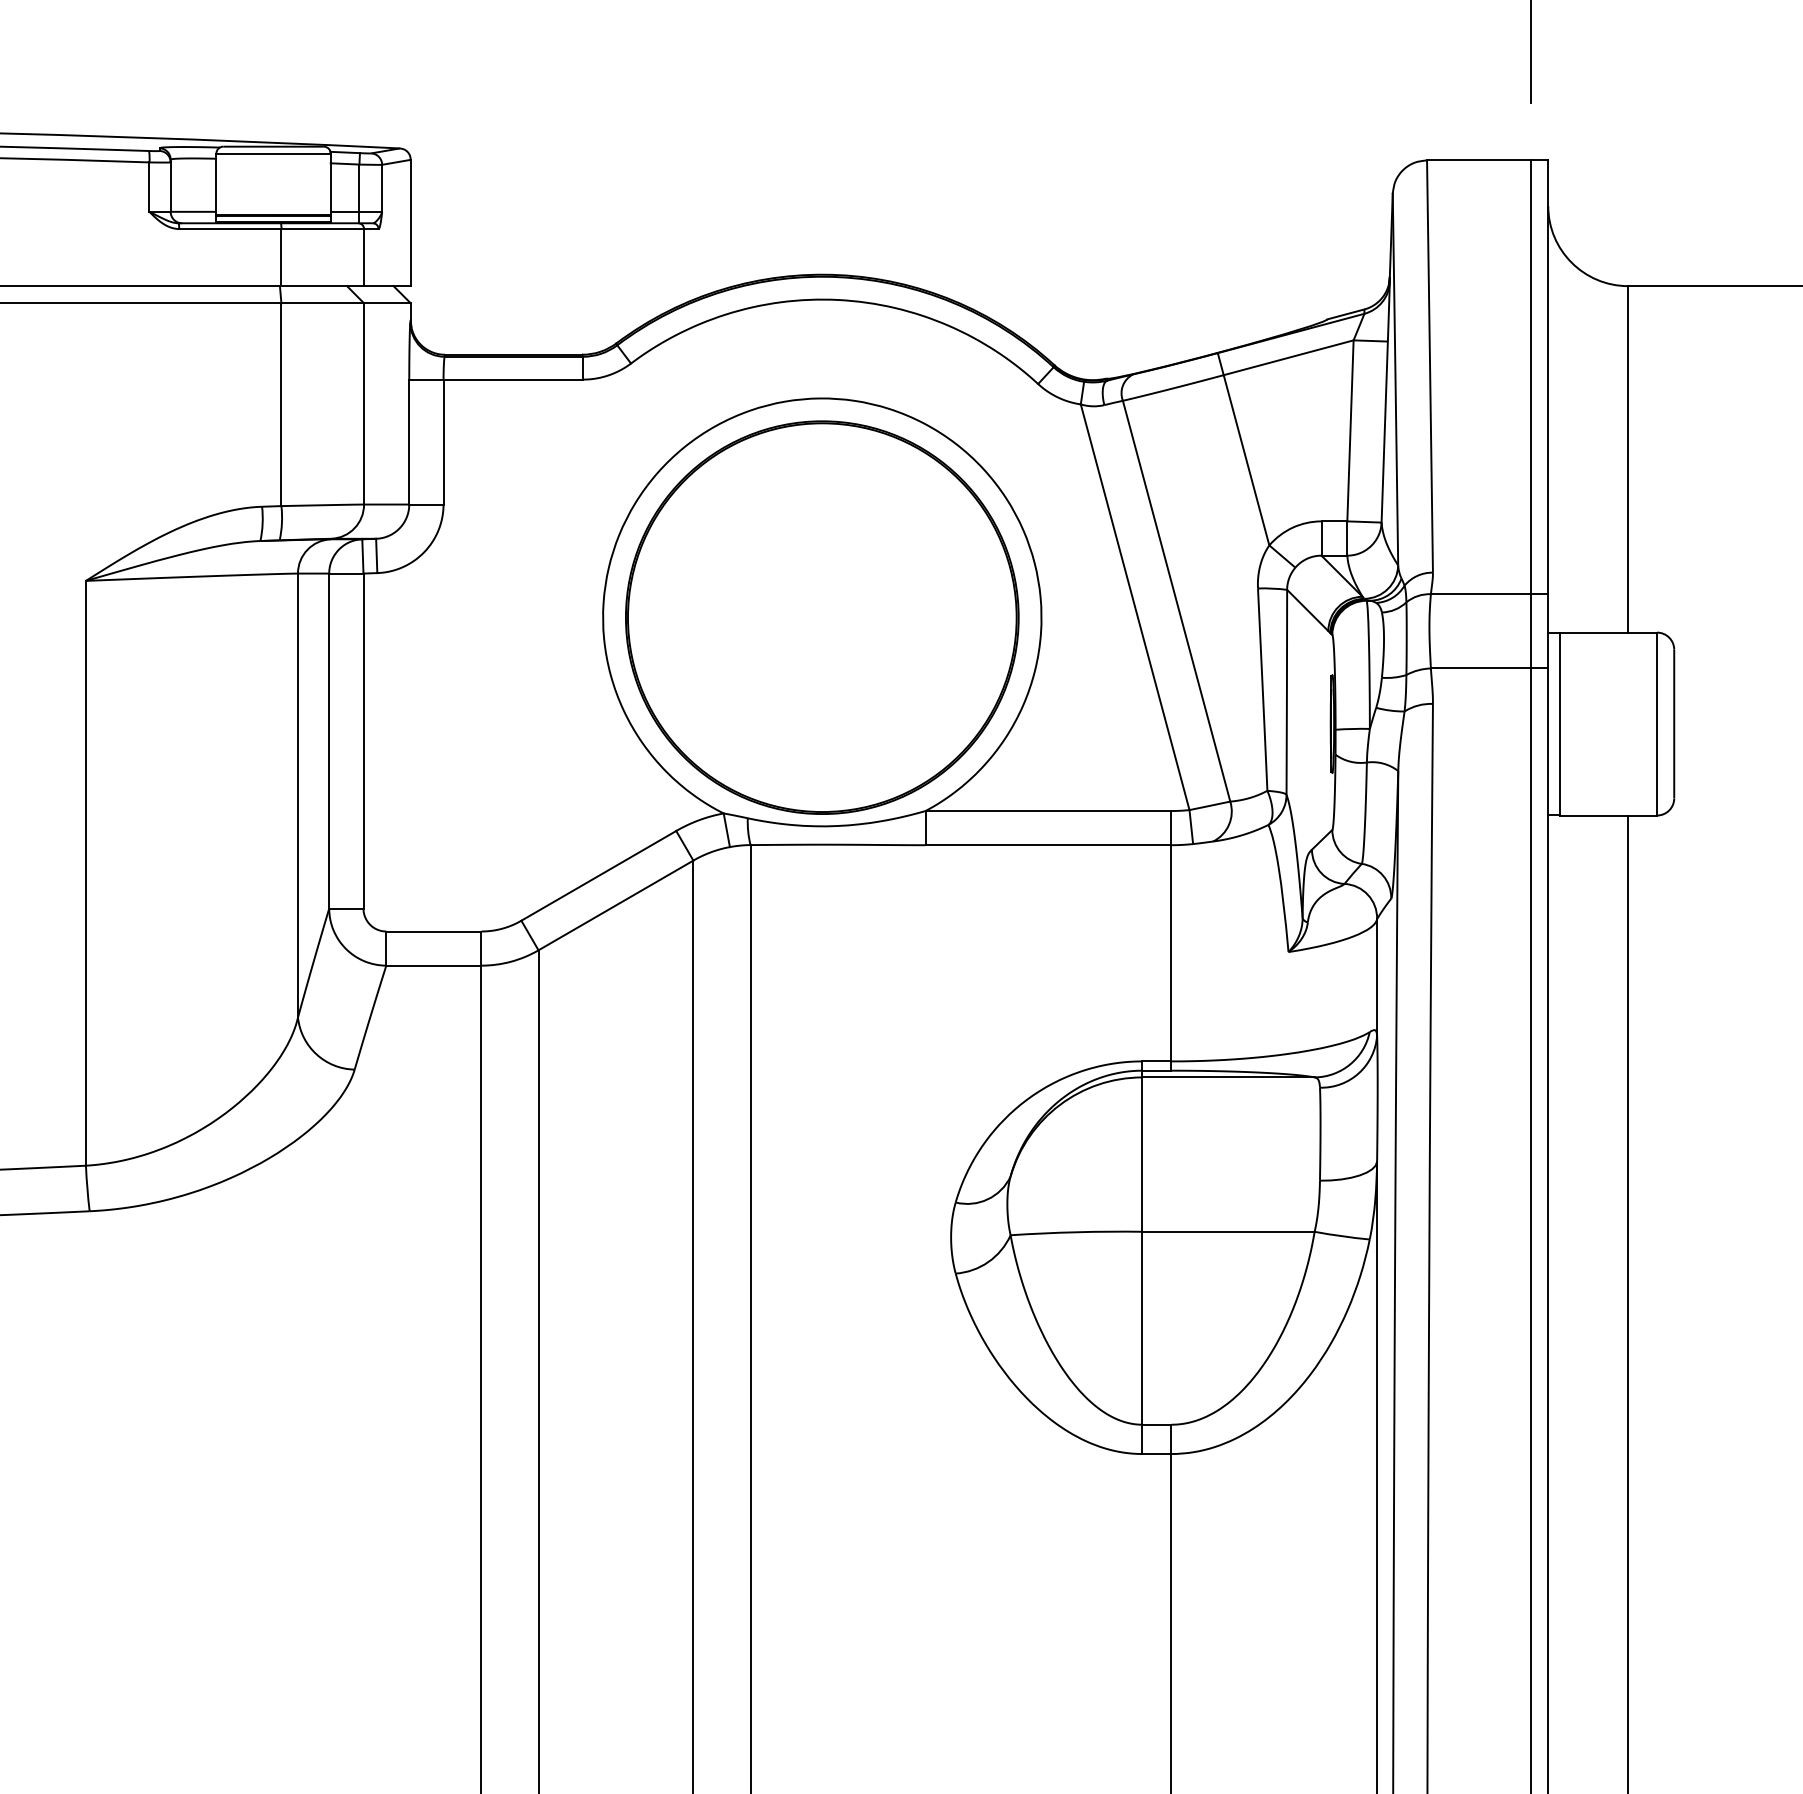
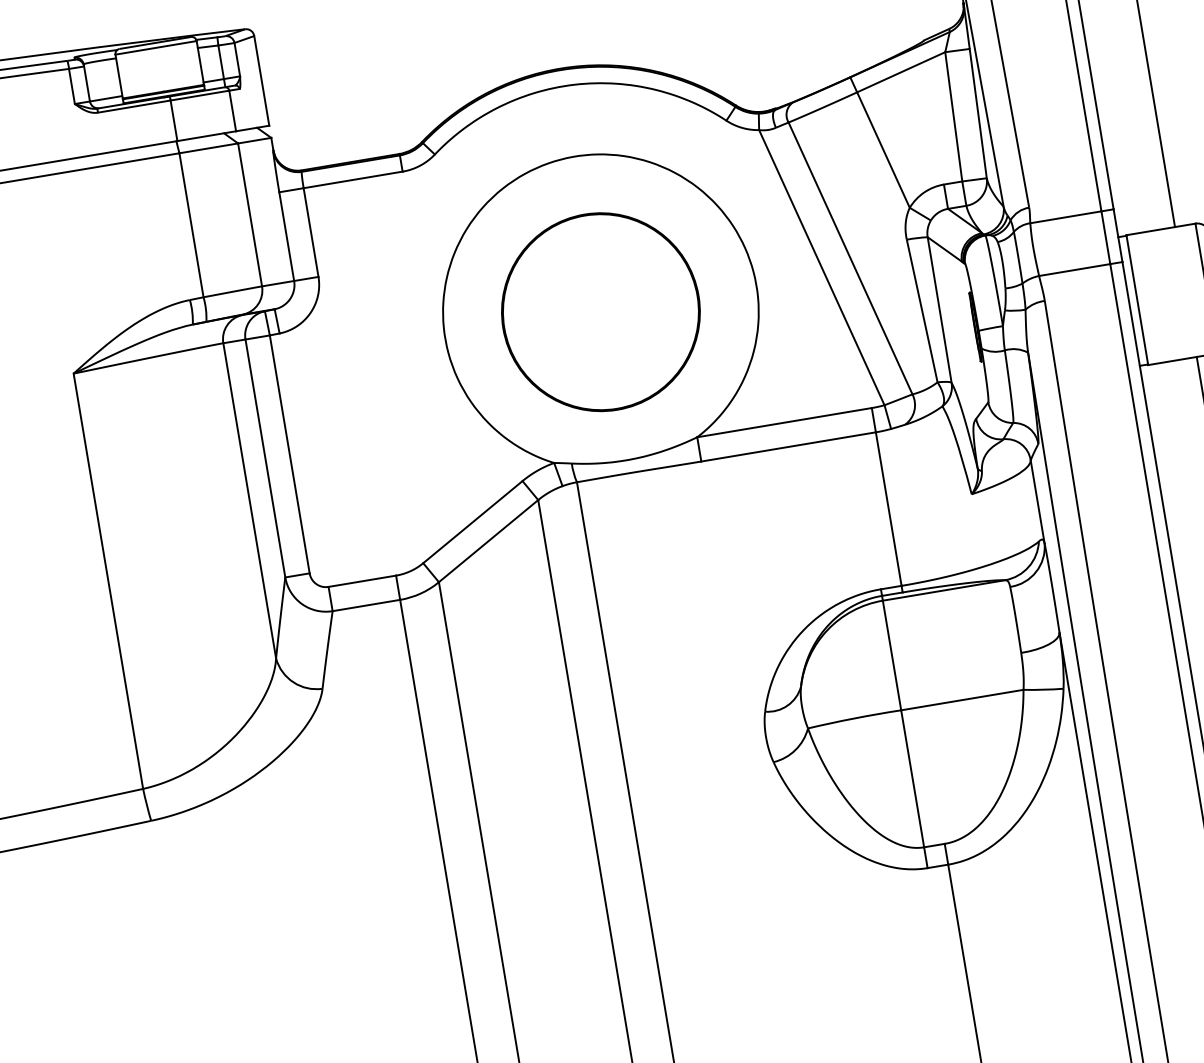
part: (822, 617) -> (601, 312), size x0.7

